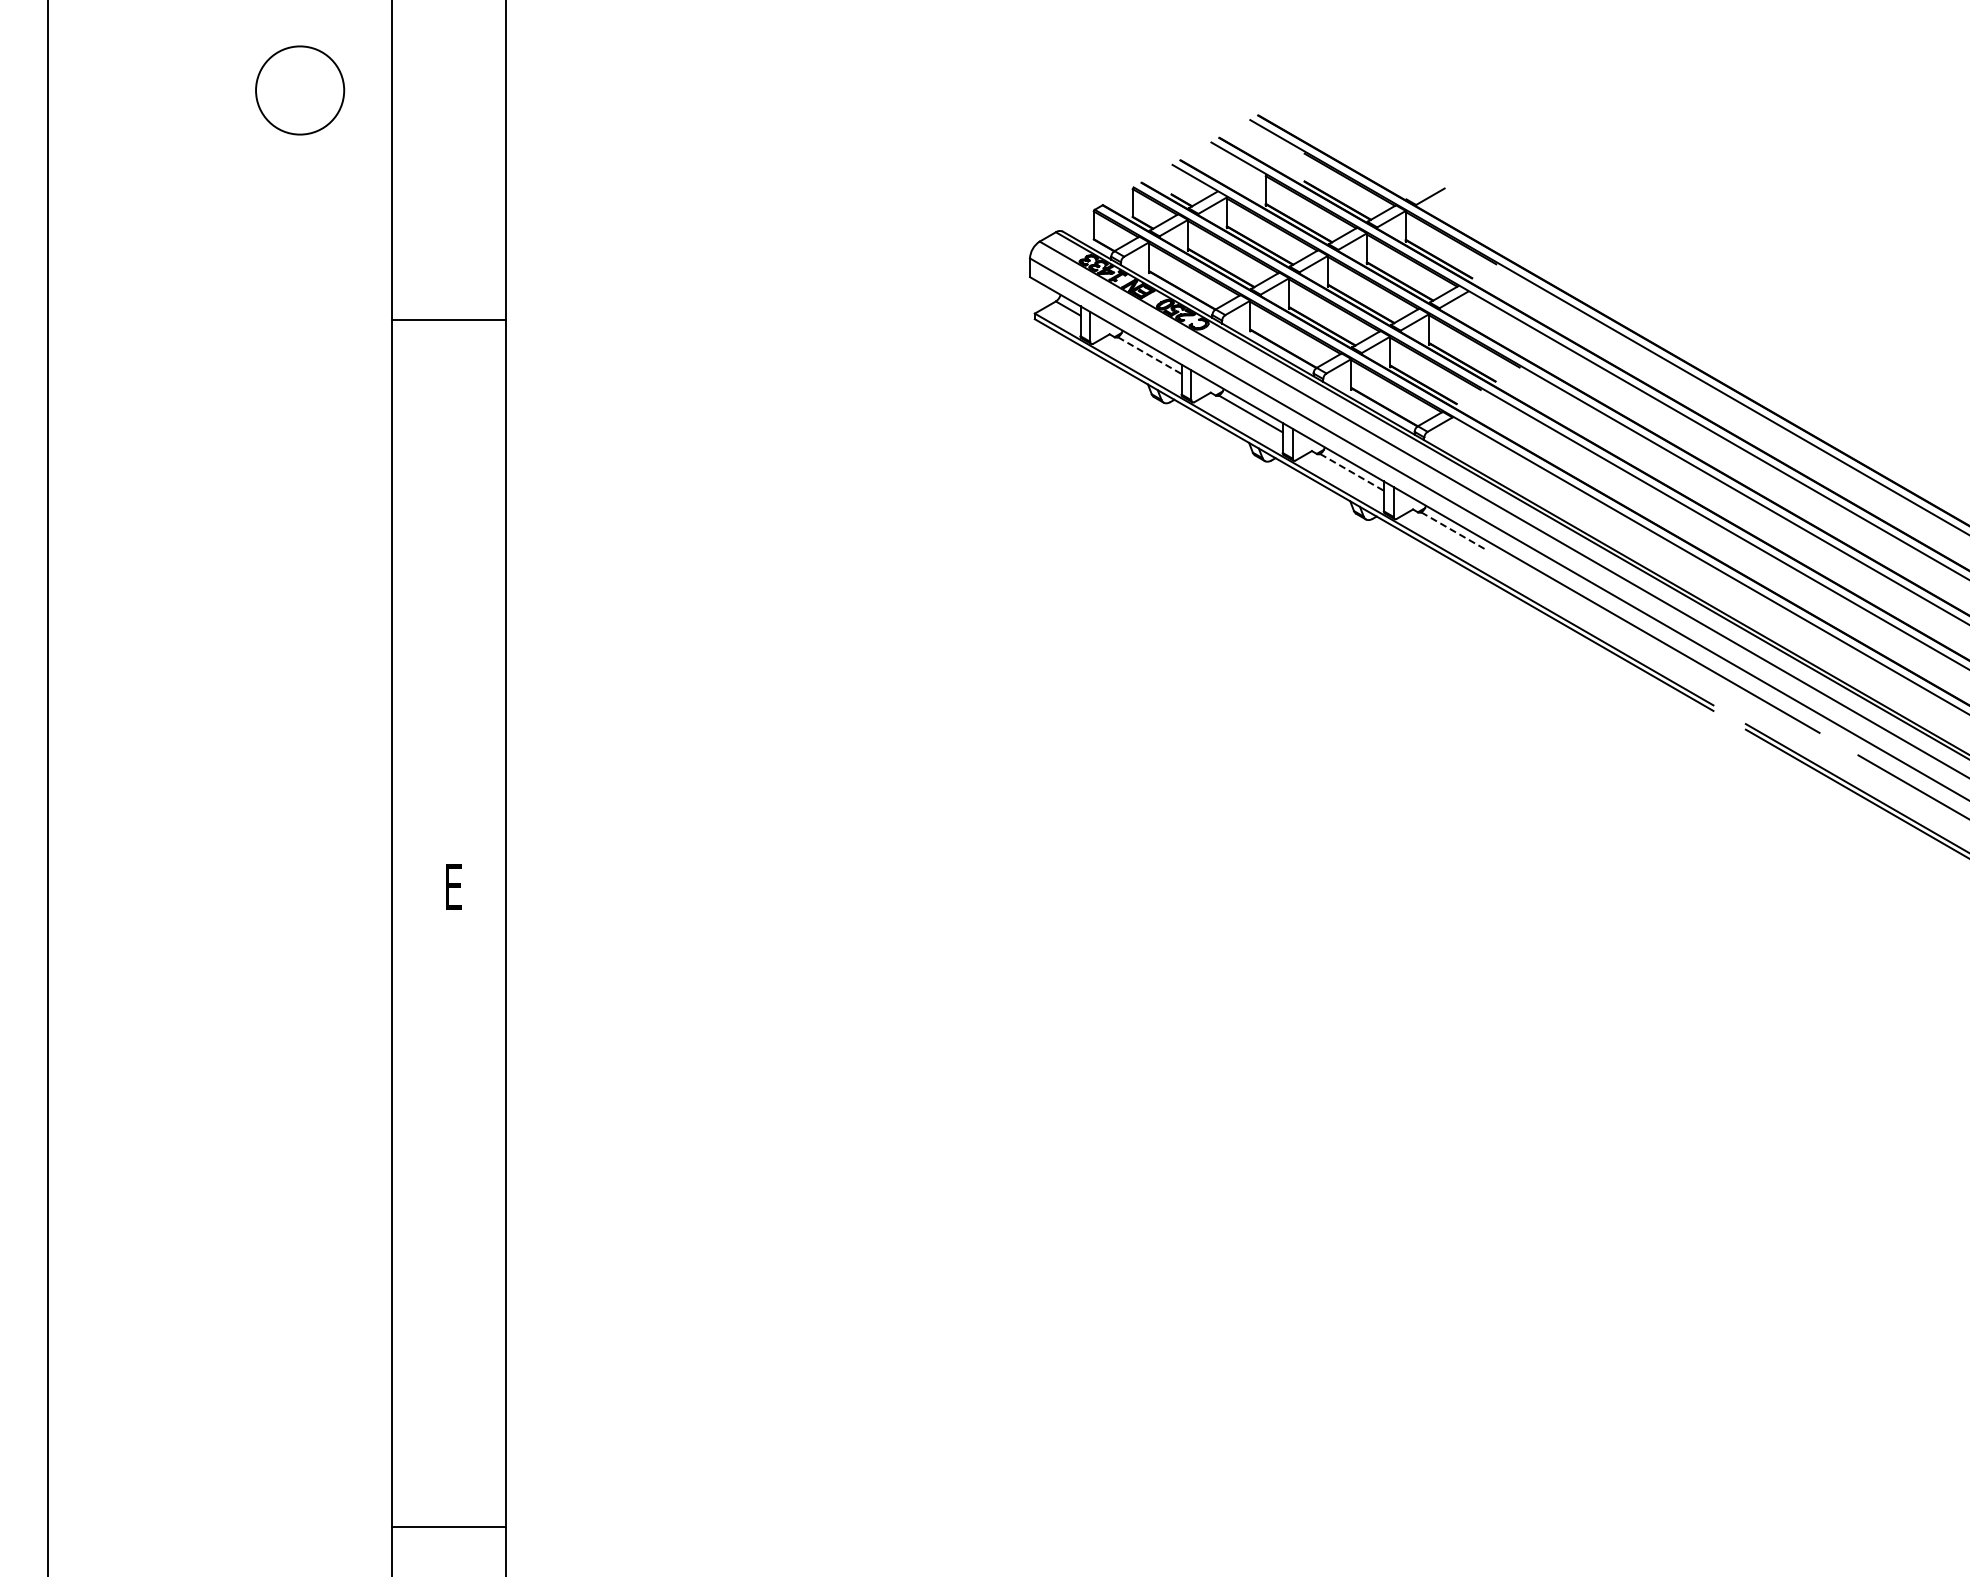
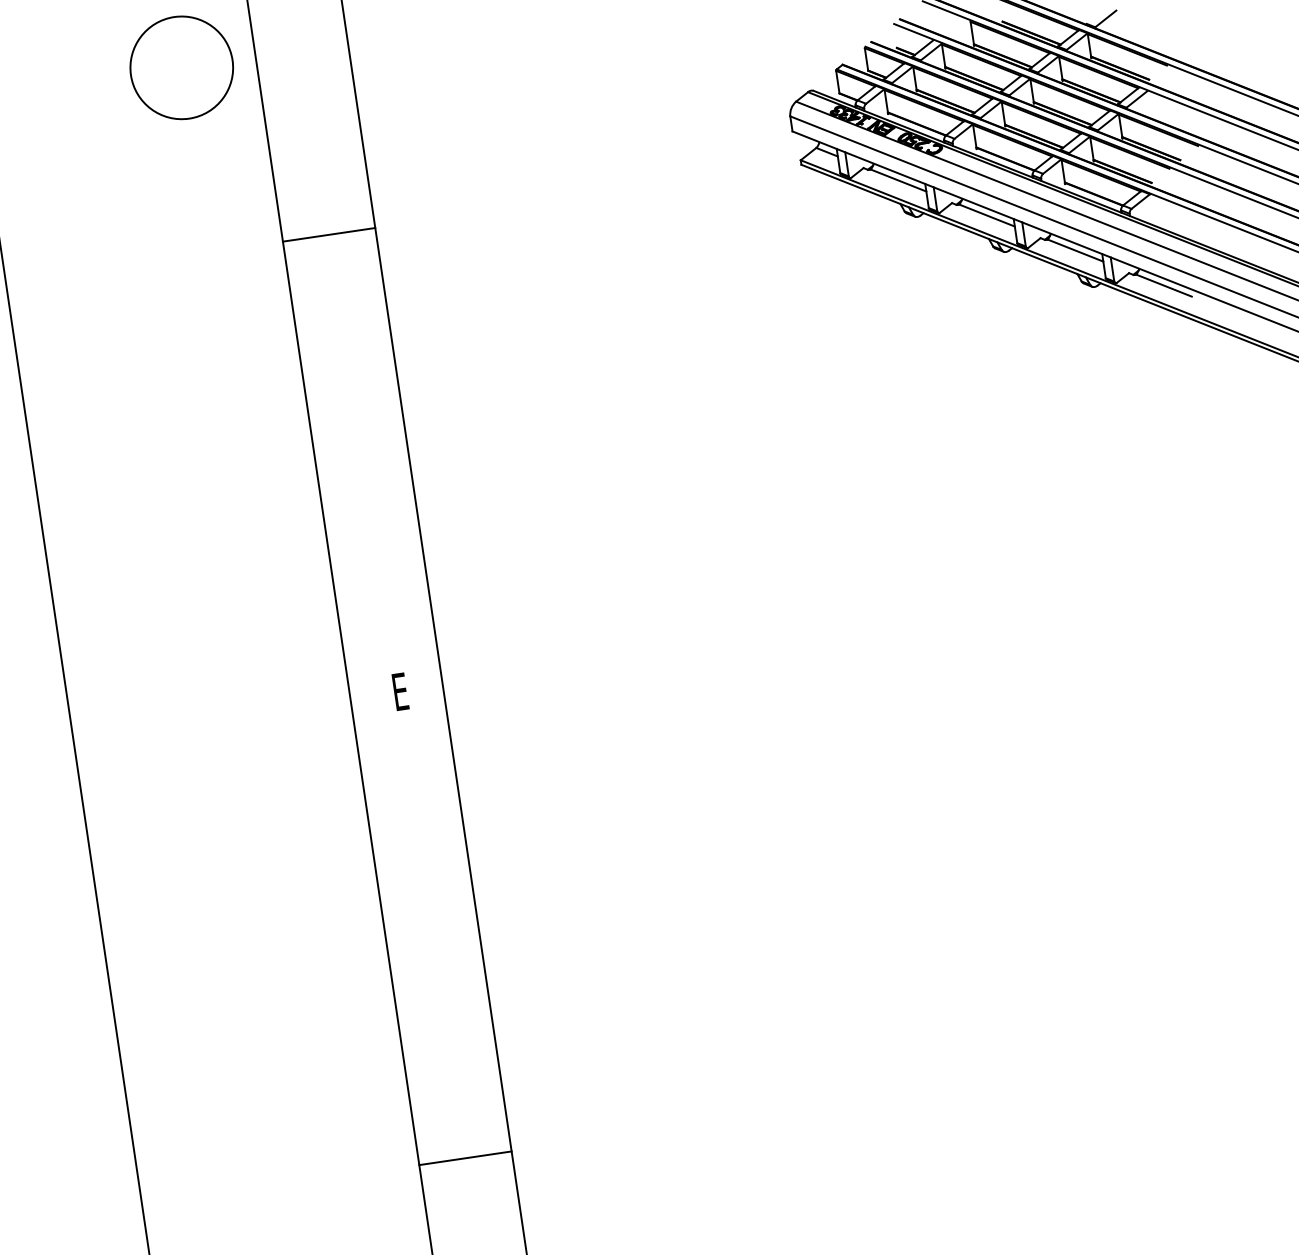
circle: (299, 90) -> (181, 67), size x1.43
line: (1149, 355) -> (898, 180), dashed -> solid
line: (1352, 472) -> (1075, 250), dashed -> solid
line: (1453, 530) -> (1164, 285), dashed -> solid
line: (448, 1526) -> (465, 1158), moved

